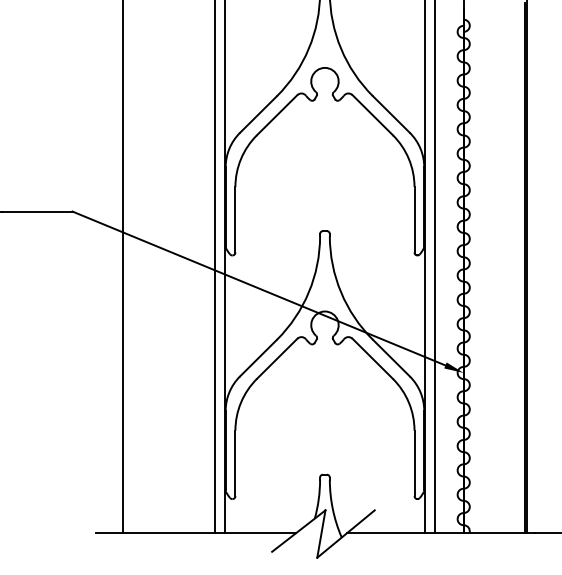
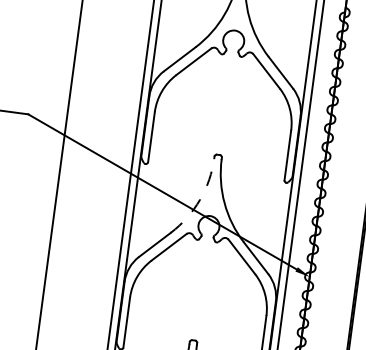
arc: (308, 292) -> (199, 199), solid -> dashed

